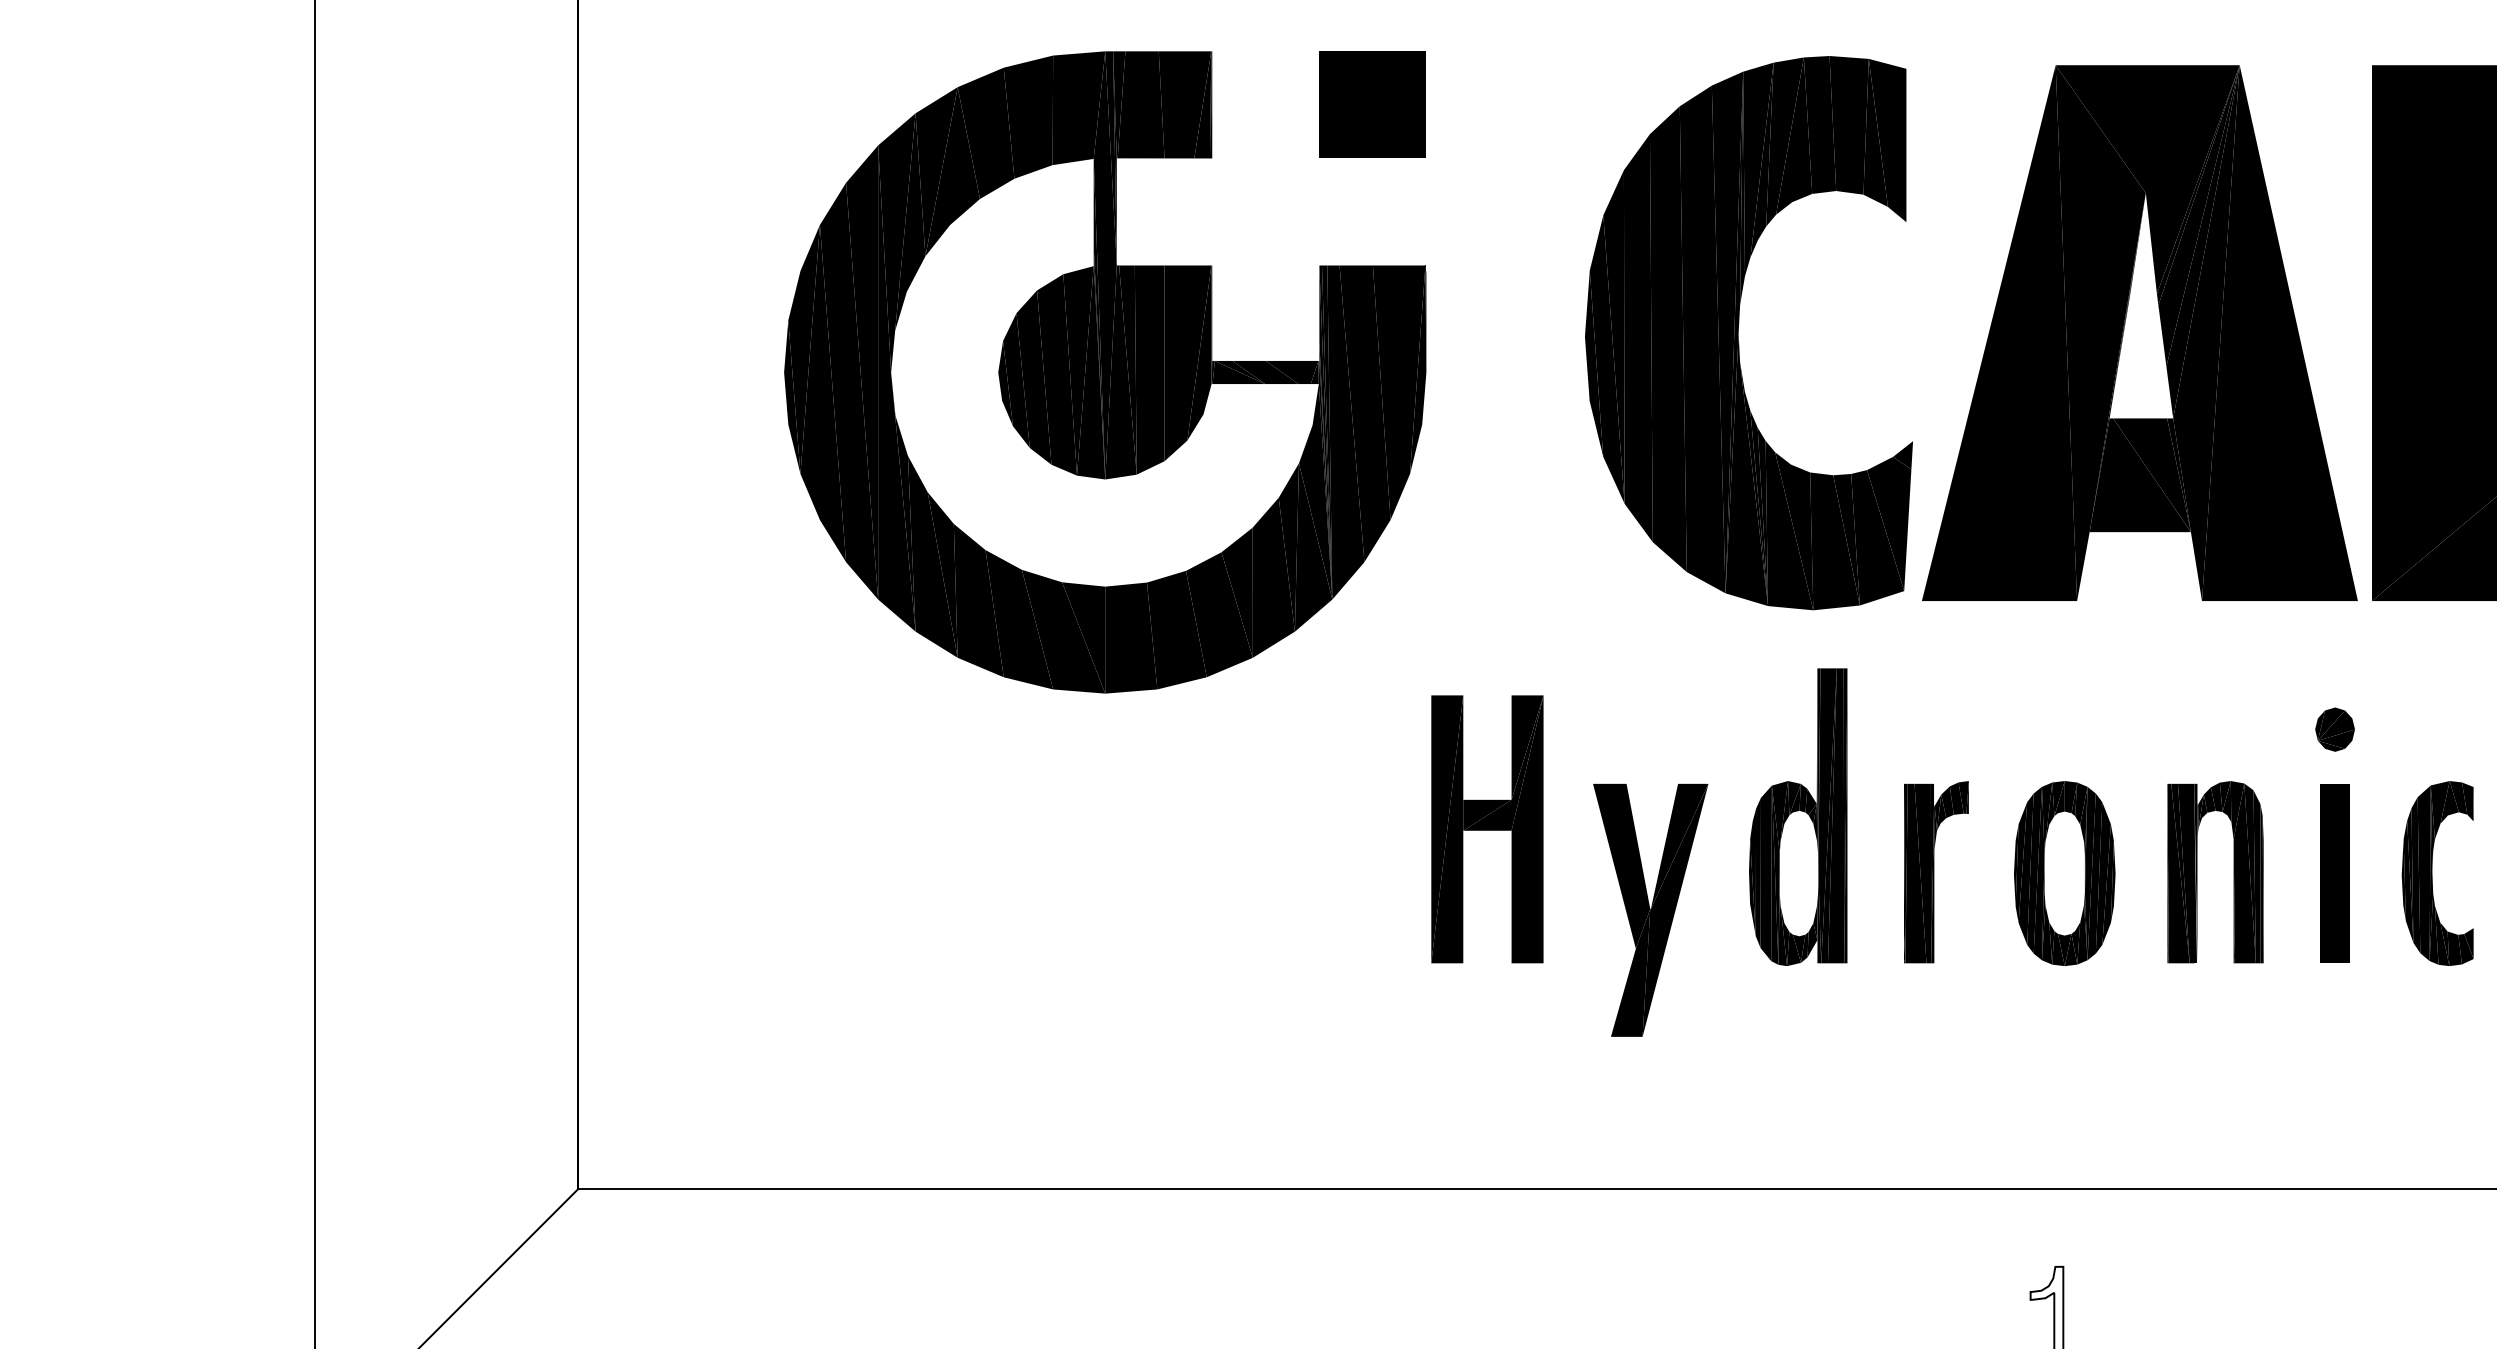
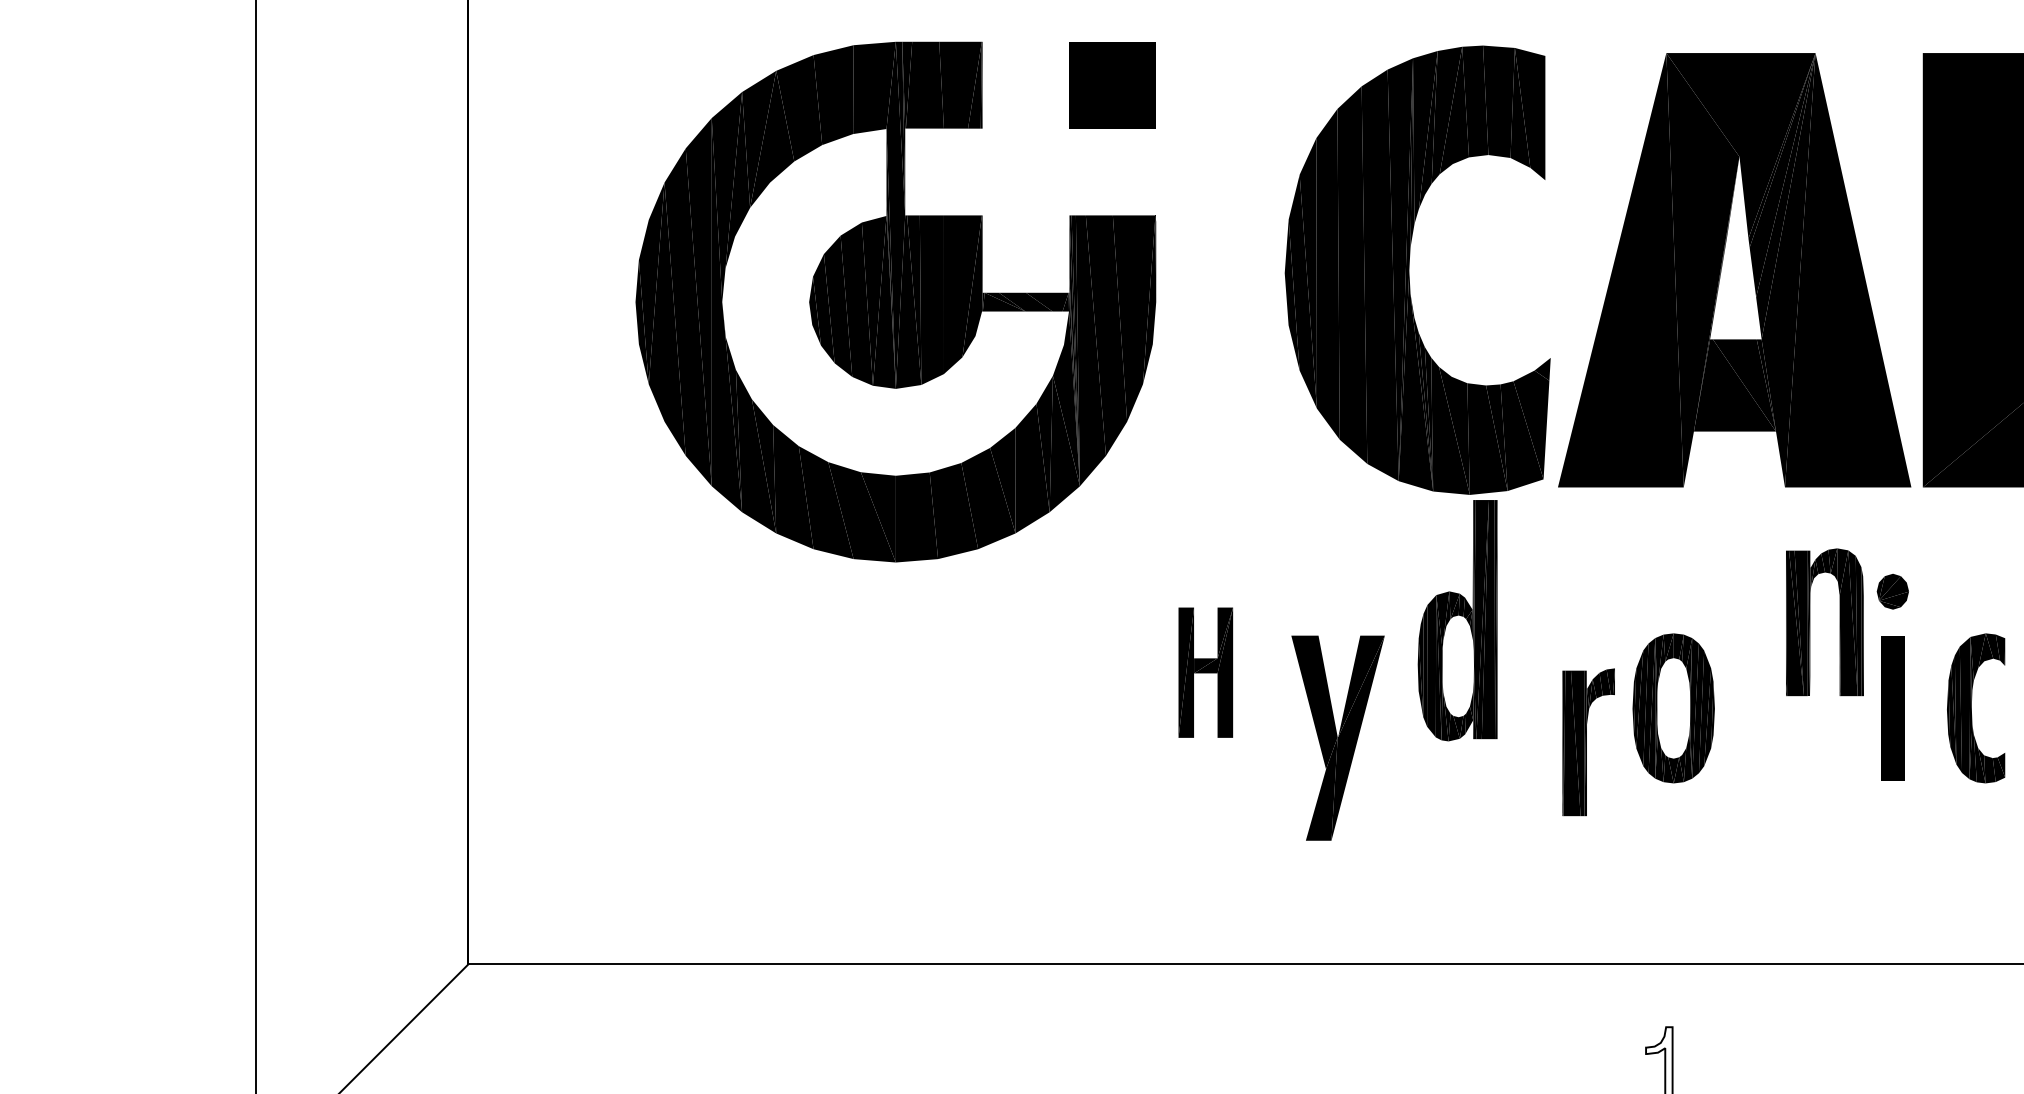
part: (1798, 816) -> (1457, 620), moved
part: (1487, 829) -> (1205, 672), size x0.6
part: (1936, 872) -> (1588, 742), moved
part: (2197, 872) -> (1810, 622), moved

